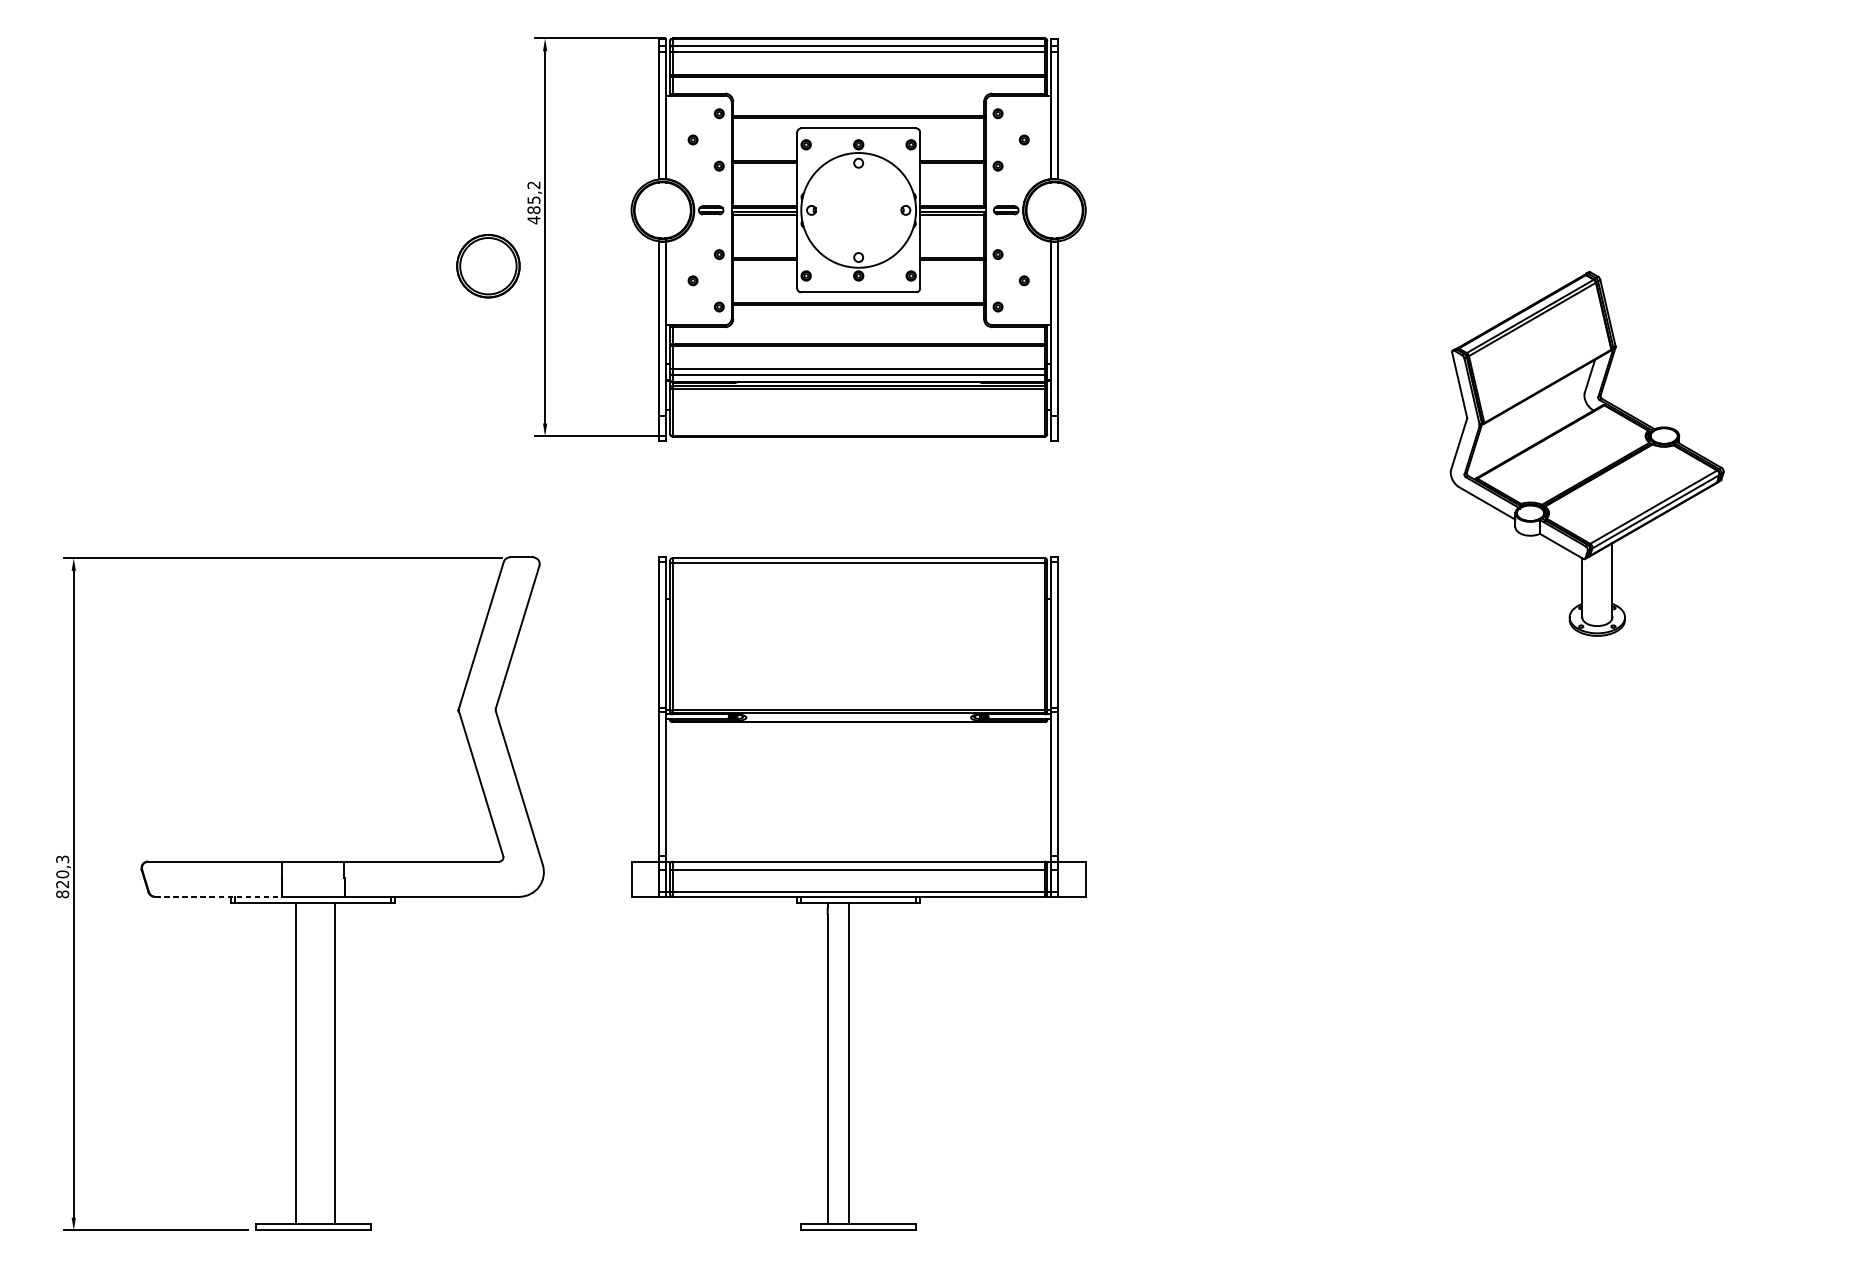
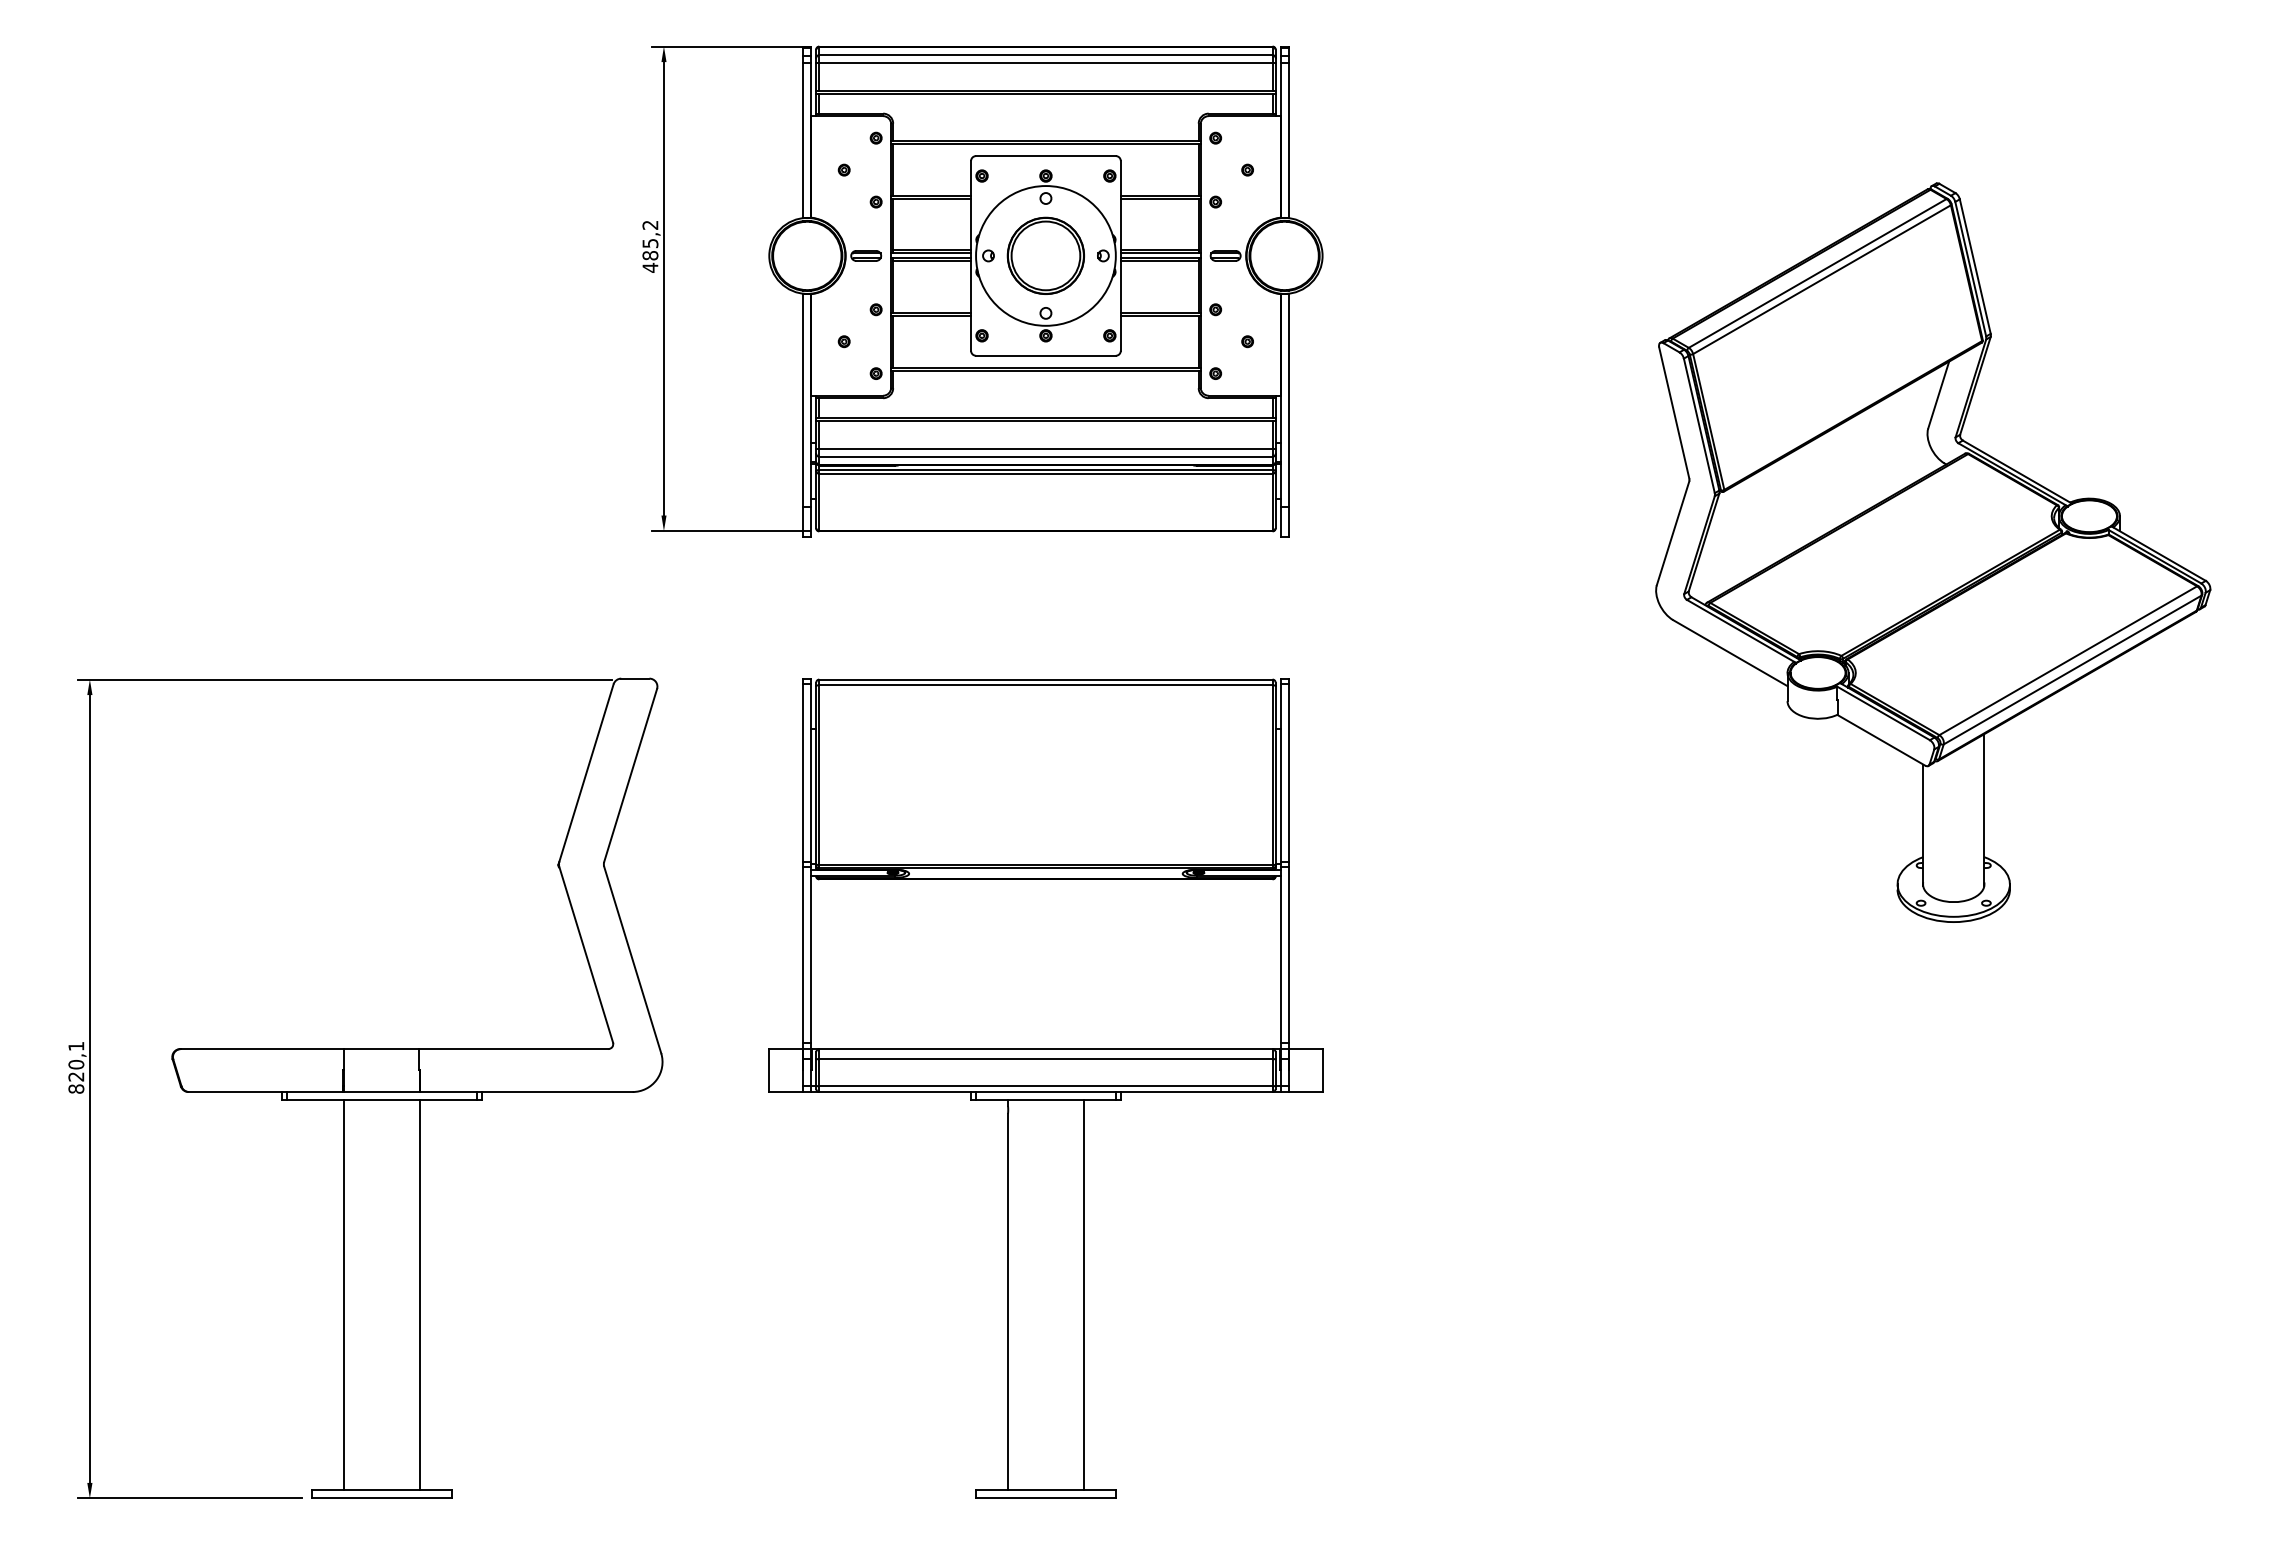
part: (488, 265) -> (1045, 255), moved
part: (1587, 453) -> (1933, 552), size x1.67
text: (62, 859) -> (76, 1046), 820,3 -> 820,1
line: (218, 897) -> (266, 1092), dashed -> solid
line: (295, 1063) -> (419, 1295), moved
line: (334, 1063) -> (343, 1295), moved
line: (848, 1063) -> (1083, 1295), moved

